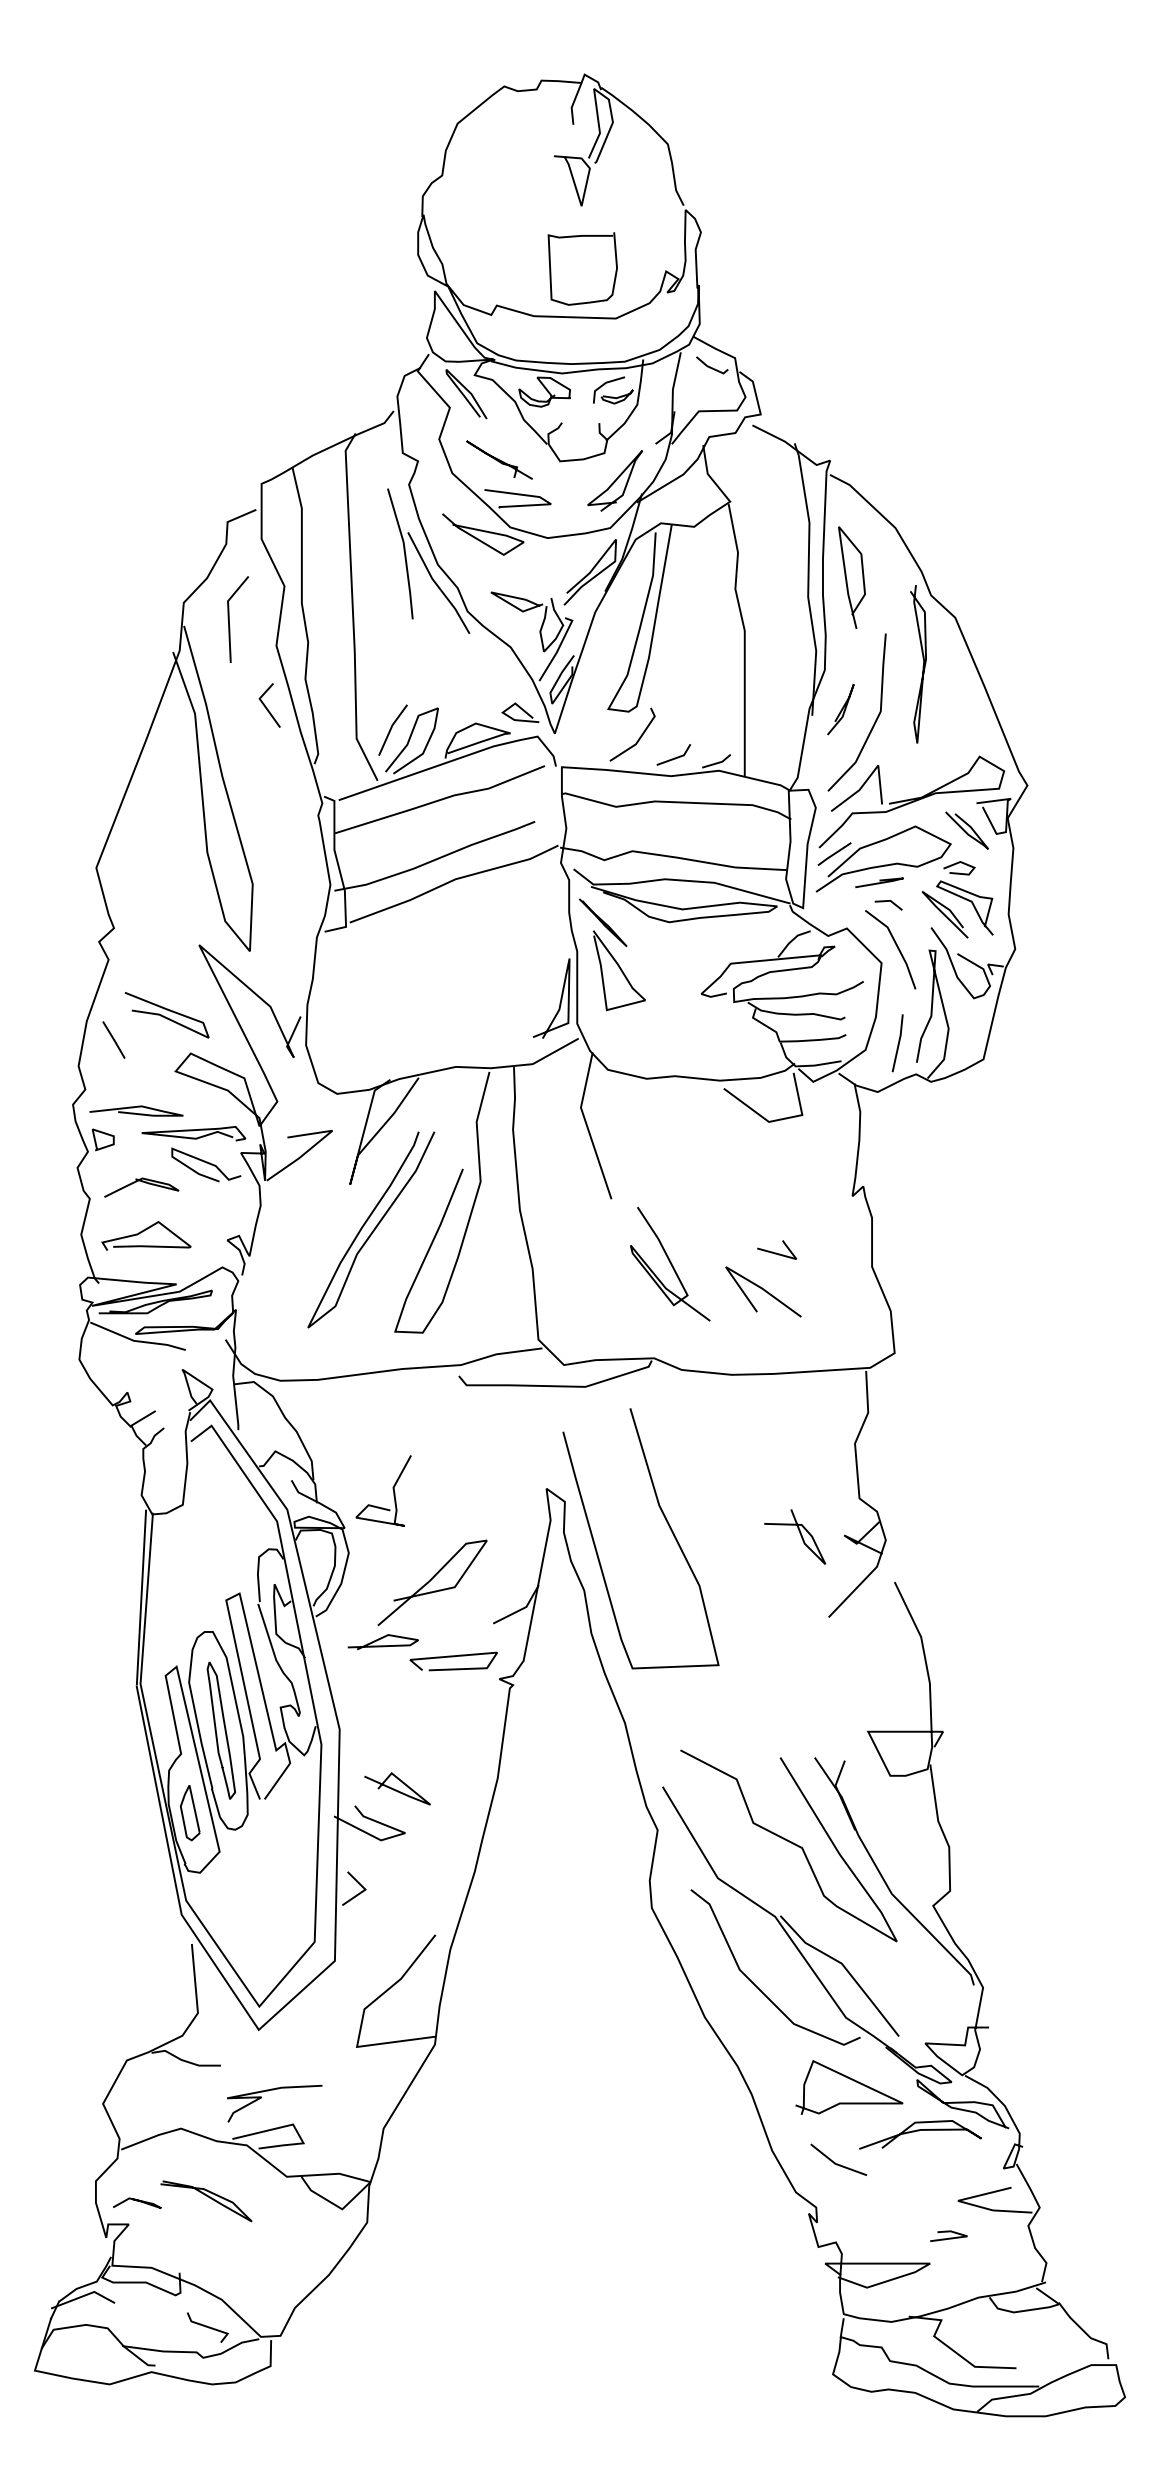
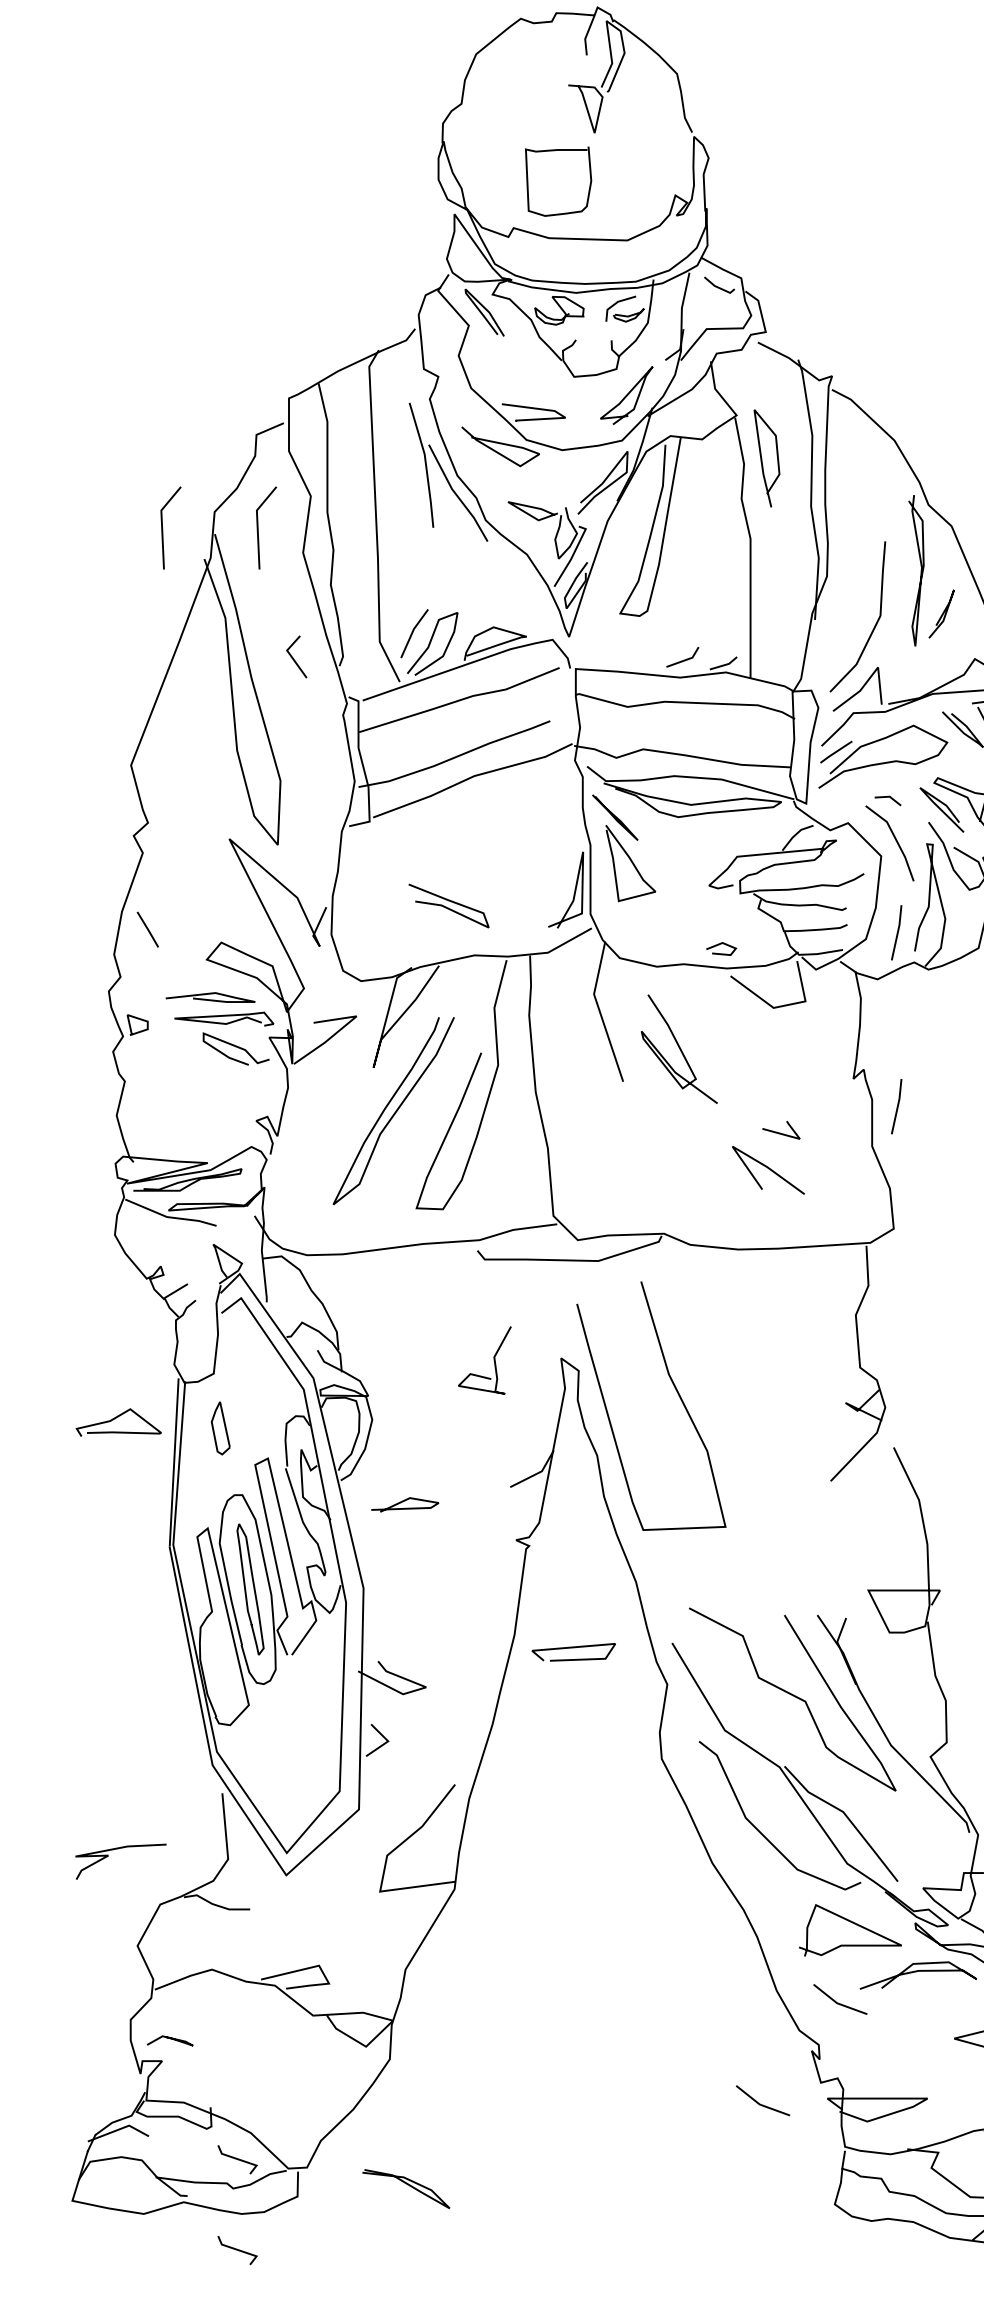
curve: (551, 268) -> (528, 181), moved
curve: (499, 459) -> (516, 375), removed
curve: (847, 579) -> (762, 460), moved
line: (129, 619) -> (162, 527), added
line: (267, 707) -> (294, 658), moved
line: (841, 709) -> (942, 613), moved
line: (522, 710) -> (538, 614), removed
line: (638, 738) -> (649, 641), removed
line: (959, 872) -> (721, 953), moved
line: (879, 882) -> (879, 779), removed
curve: (165, 1016) -> (447, 907), moved
curve: (134, 1112) -> (208, 998), moved
curve: (142, 1182) -> (175, 1065), removed
line: (898, 1225) -> (897, 1106), added
curve: (144, 1231) -> (116, 1418), moved
curve: (670, 1263) -> (679, 1048), moved
curve: (392, 1489) -> (493, 1359), moved
curve: (799, 1533) -> (802, 1401), removed
curve: (431, 1580) -> (451, 1445), removed
line: (453, 1657) -> (573, 1648), moved
line: (396, 1789) -> (417, 1645), removed
curve: (194, 1813) -> (224, 1428), moved
curve: (273, 2090) -> (119, 1849), moved
curve: (207, 2197) -> (407, 2185), moved
line: (948, 2237) -> (945, 2073), removed
line: (756, 2269) -> (761, 2104), added
line: (207, 2422) -> (237, 2250), added

